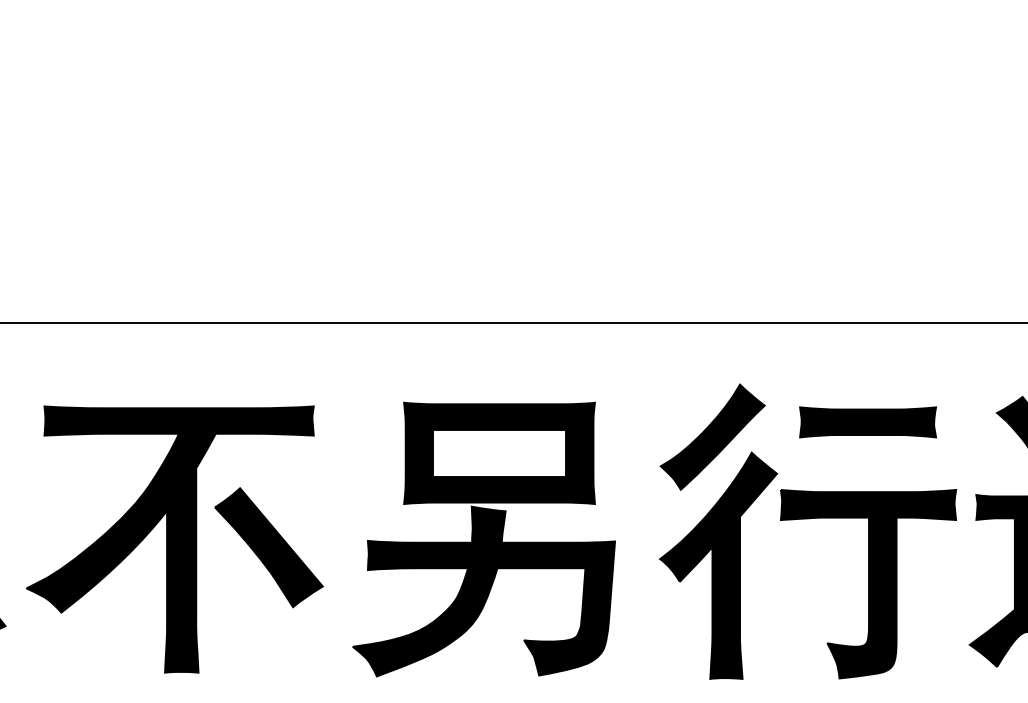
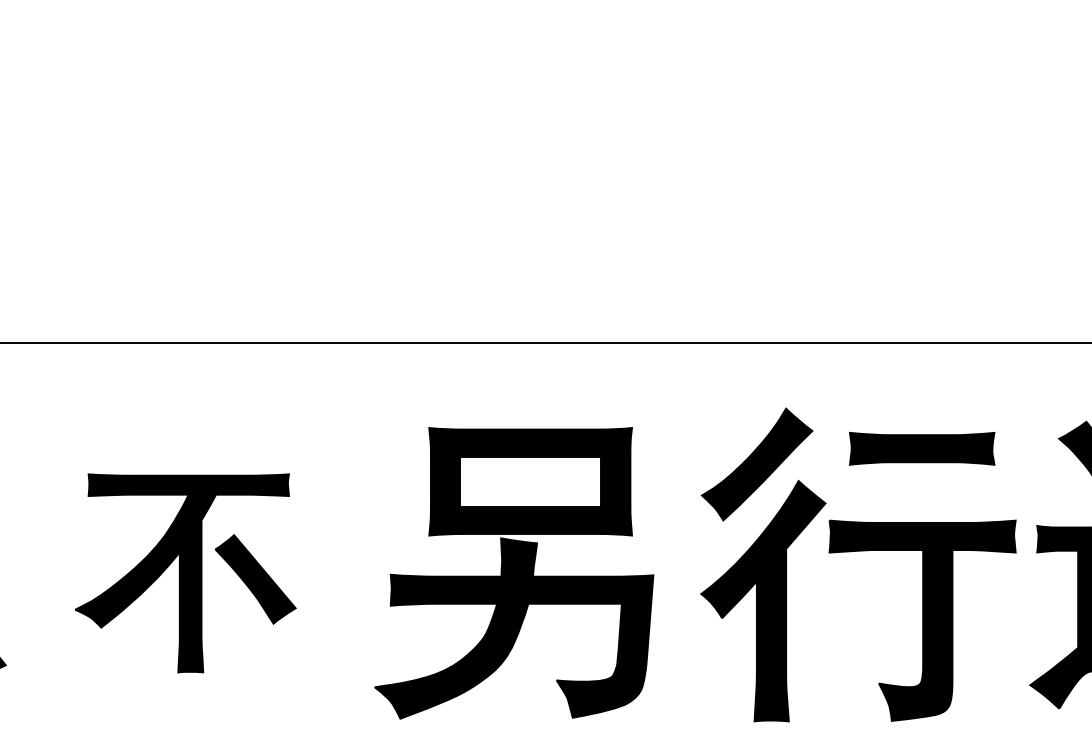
part: (174, 539) -> (185, 573), size x0.7

